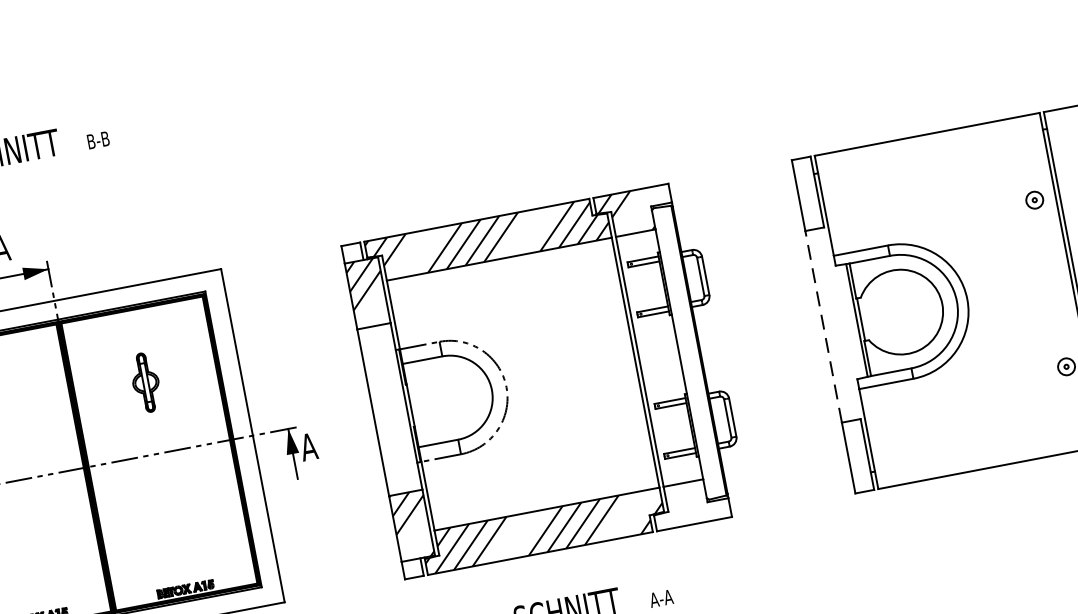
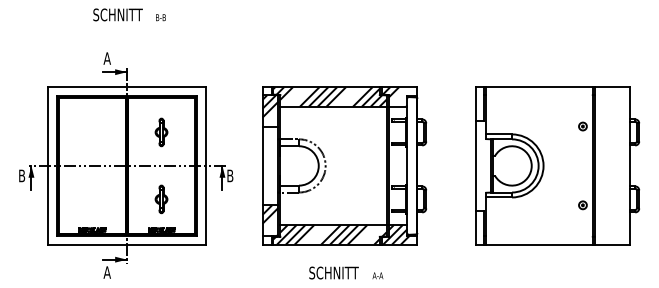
line: (823, 325) -> (475, 165), dashed -> solid
text: (307, 446) -> (229, 175), A -> B
hatch: (683, 503) -> (396, 234), added
part: (172, 524) -> (161, 199), added

